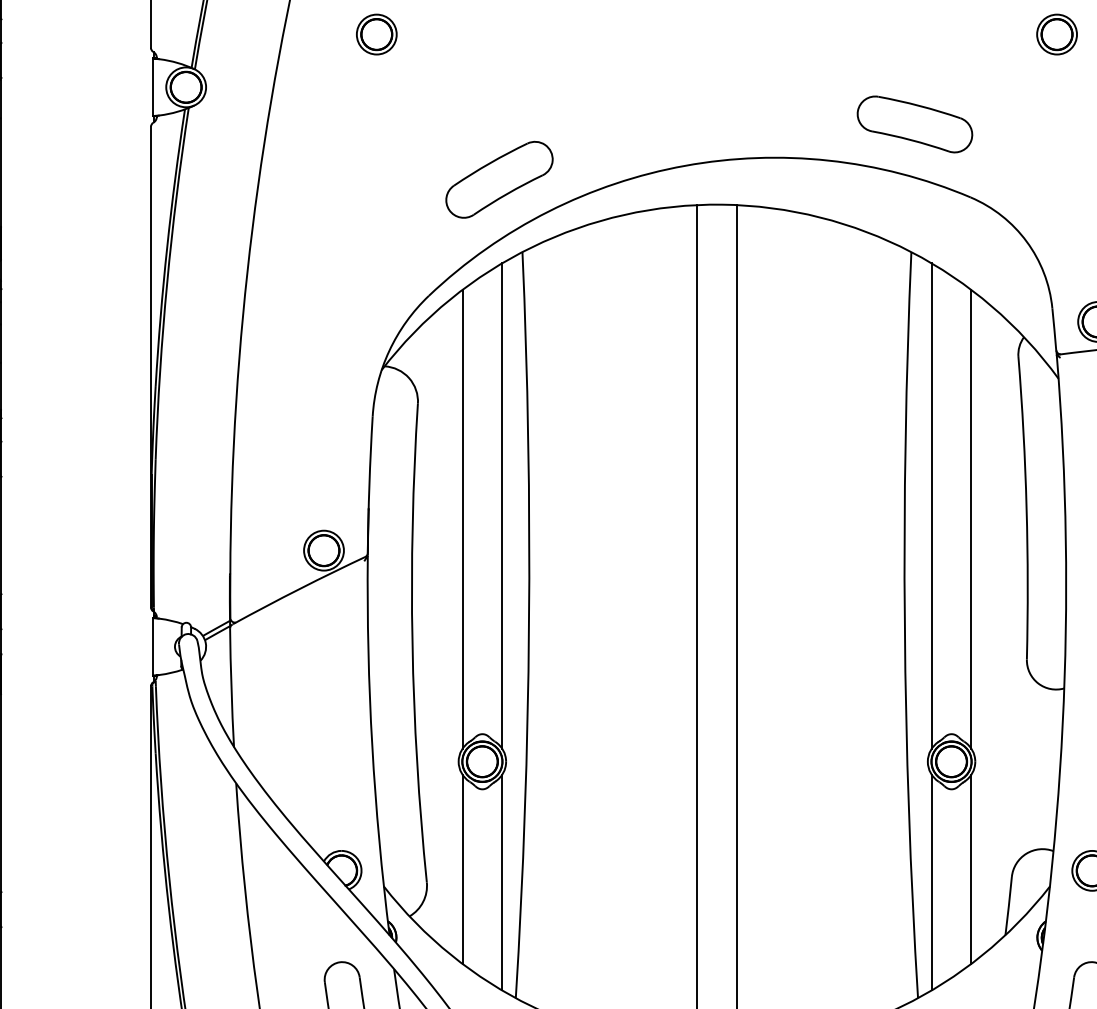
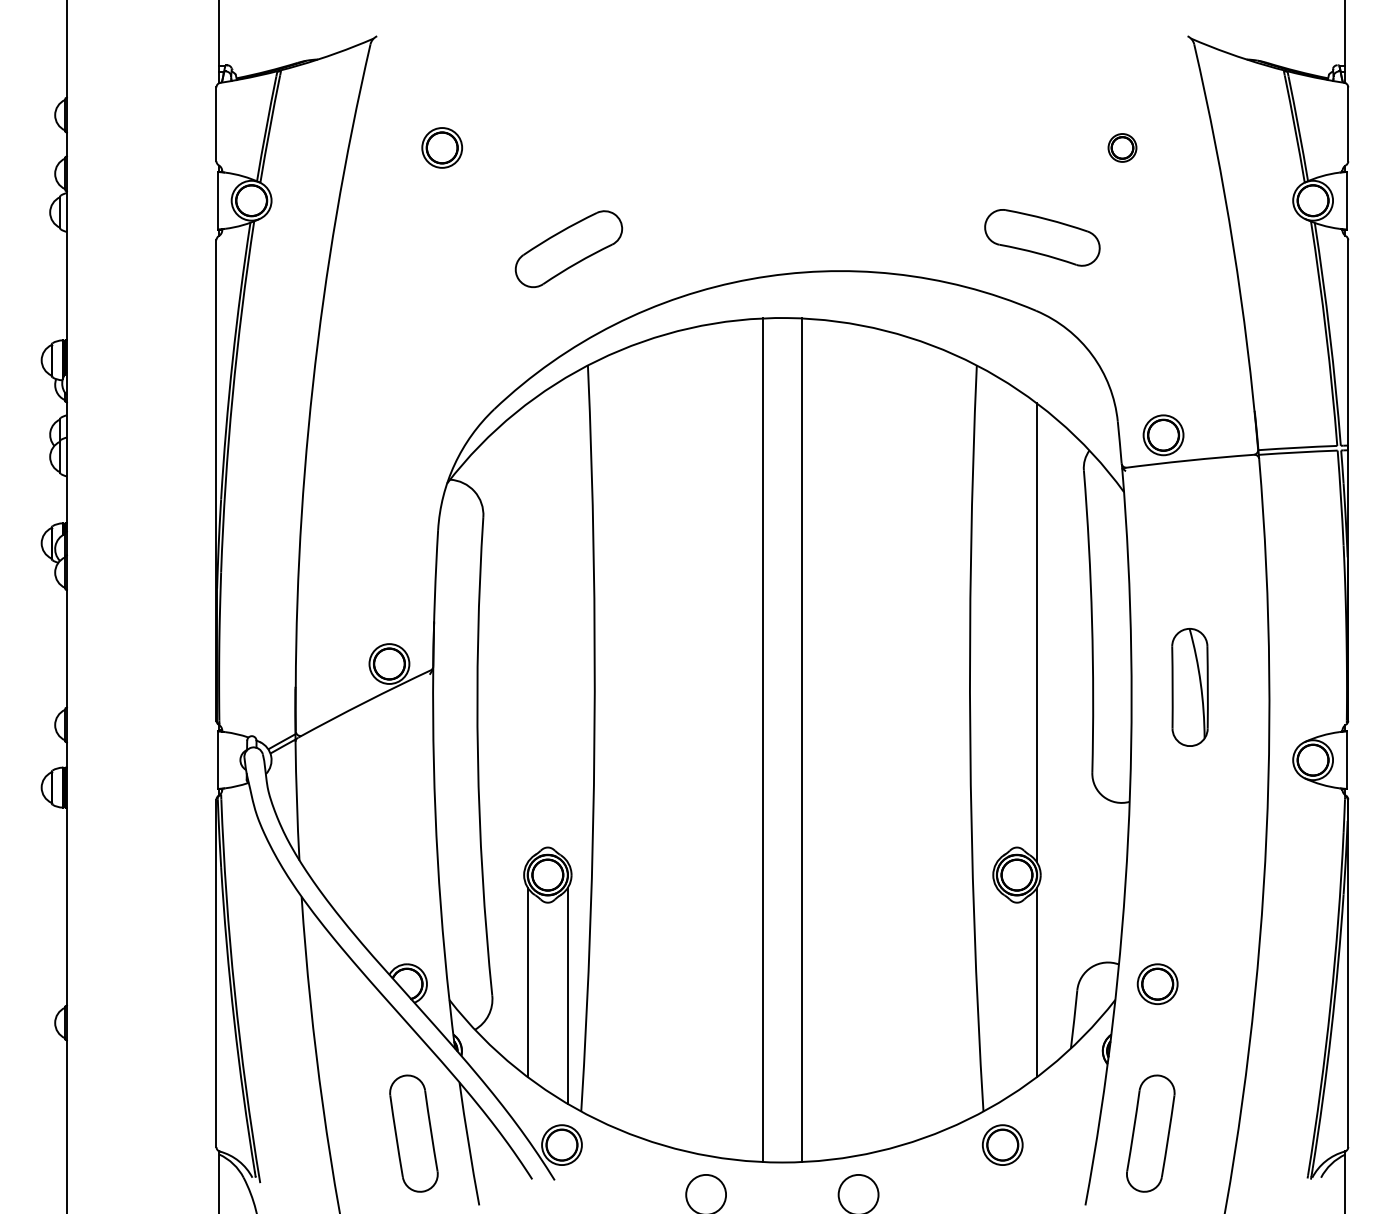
part: (1057, 34) -> (1122, 147), size x0.7
part: (915, 124) -> (1042, 237), moved
part: (499, 179) -> (568, 248), moved
line: (502, 505) -> (567, 618), removed
line: (932, 506) -> (997, 619), removed
line: (463, 519) -> (528, 632), removed
line: (932, 882) -> (997, 995), removed

